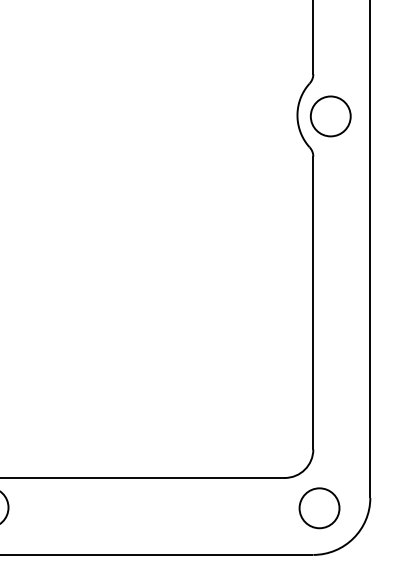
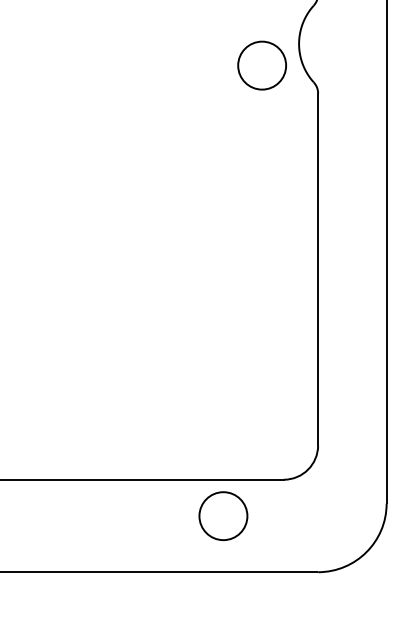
circle: (330, 116) -> (261, 65), moved
circle: (319, 508) -> (223, 516), moved

